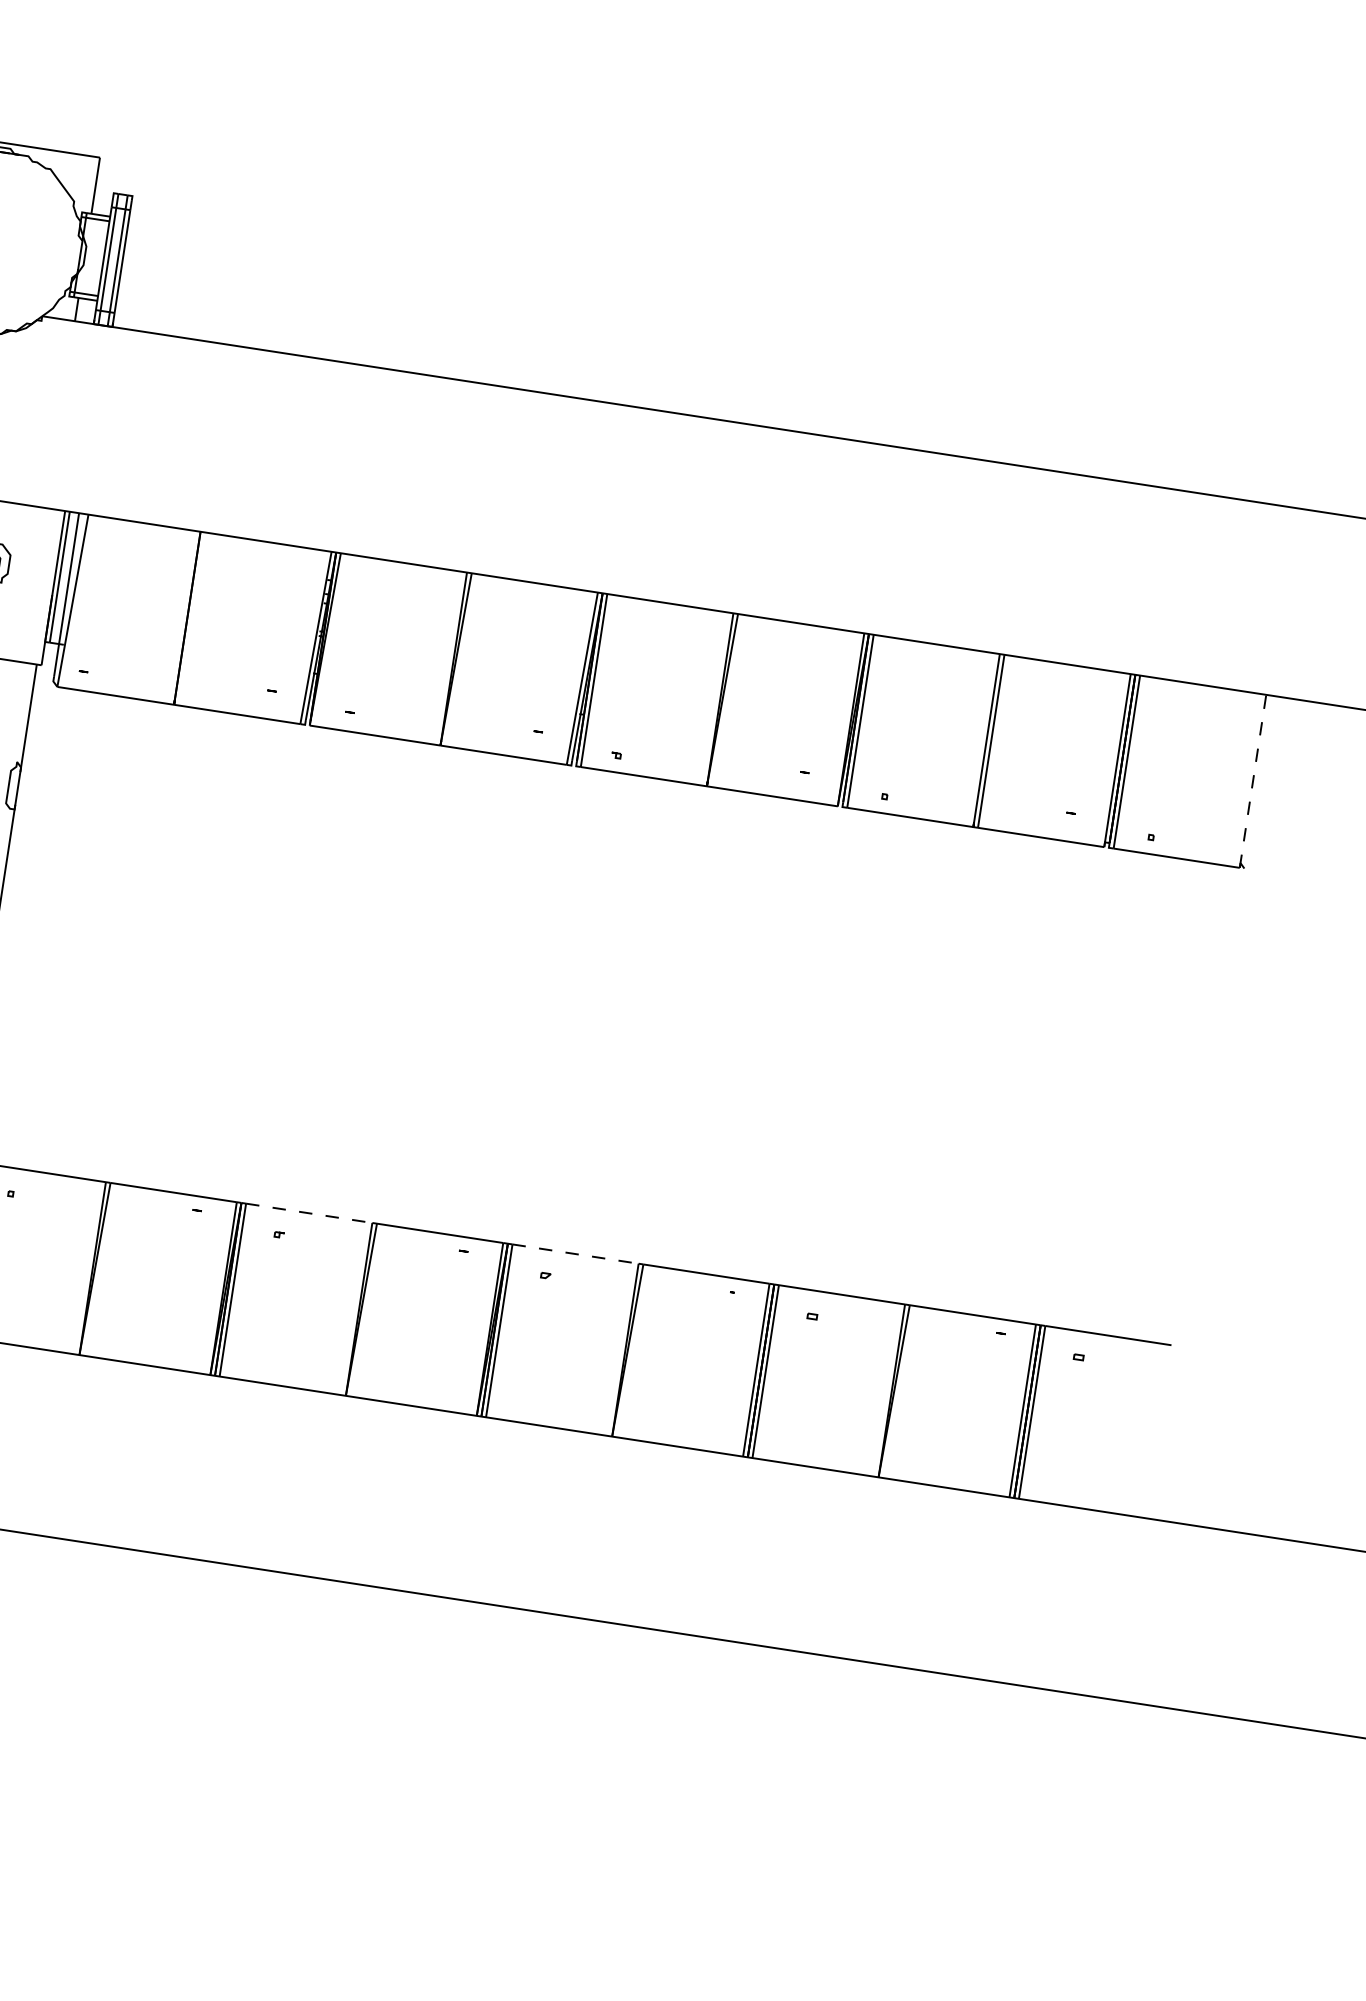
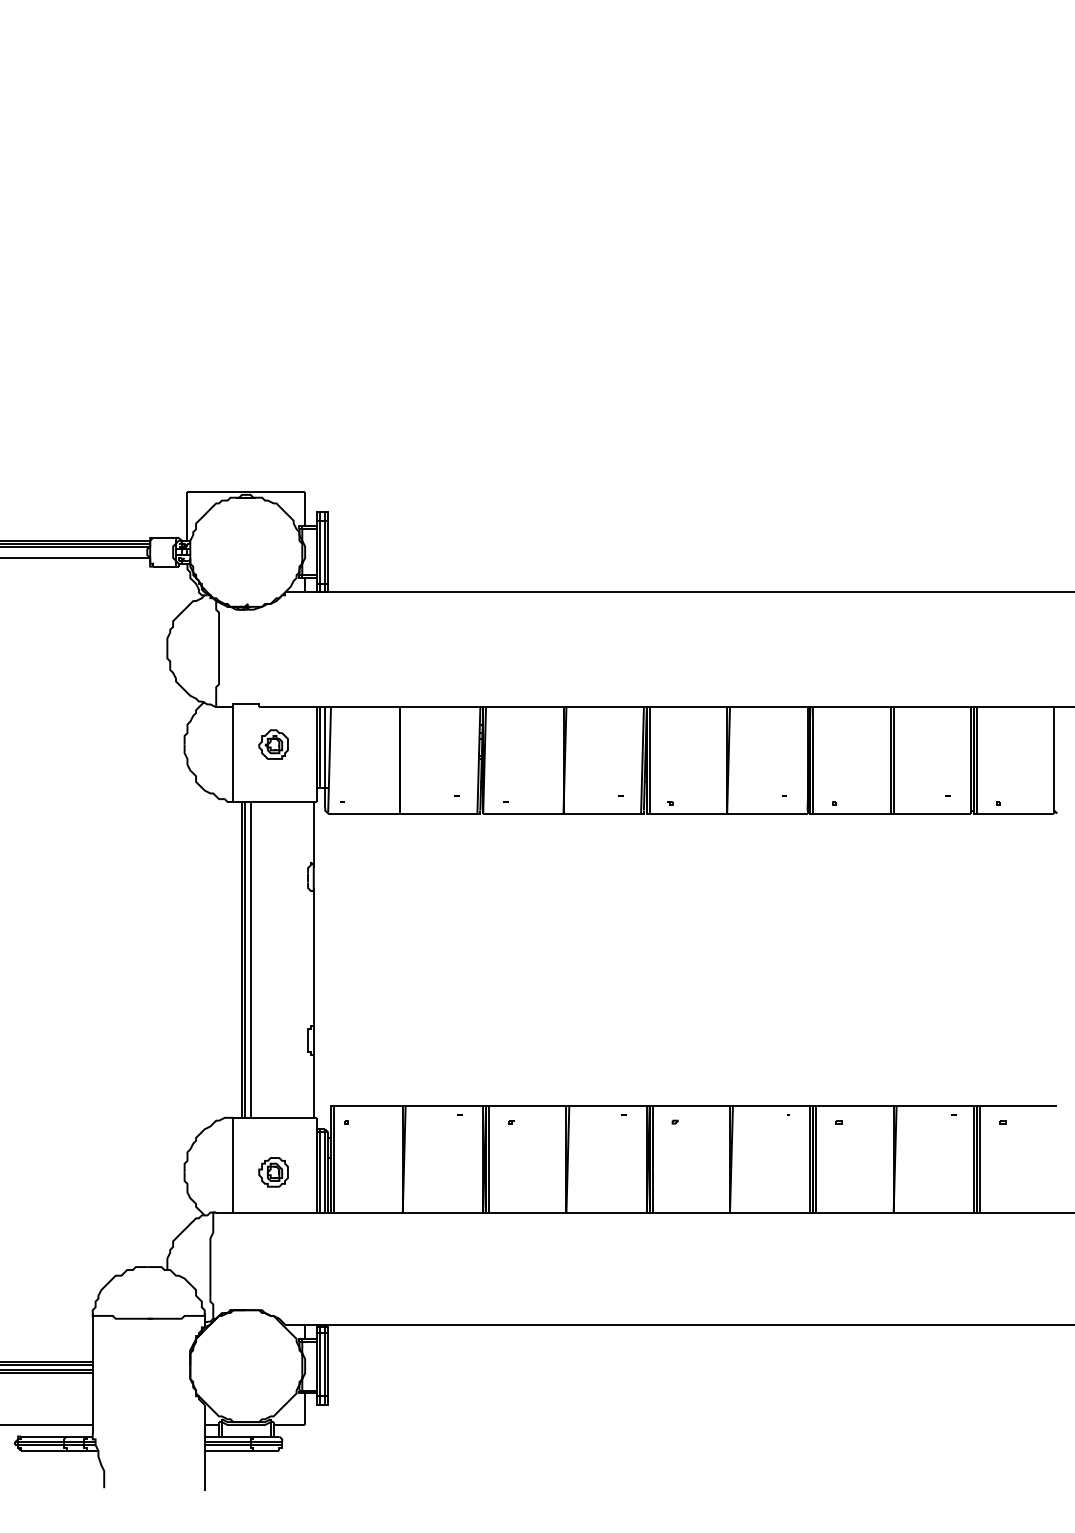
line: (1253, 779) -> (1054, 759), dashed -> solid
line: (308, 1213) -> (527, 1106), dashed -> solid
line: (575, 1254) -> (691, 1106), dashed -> solid

